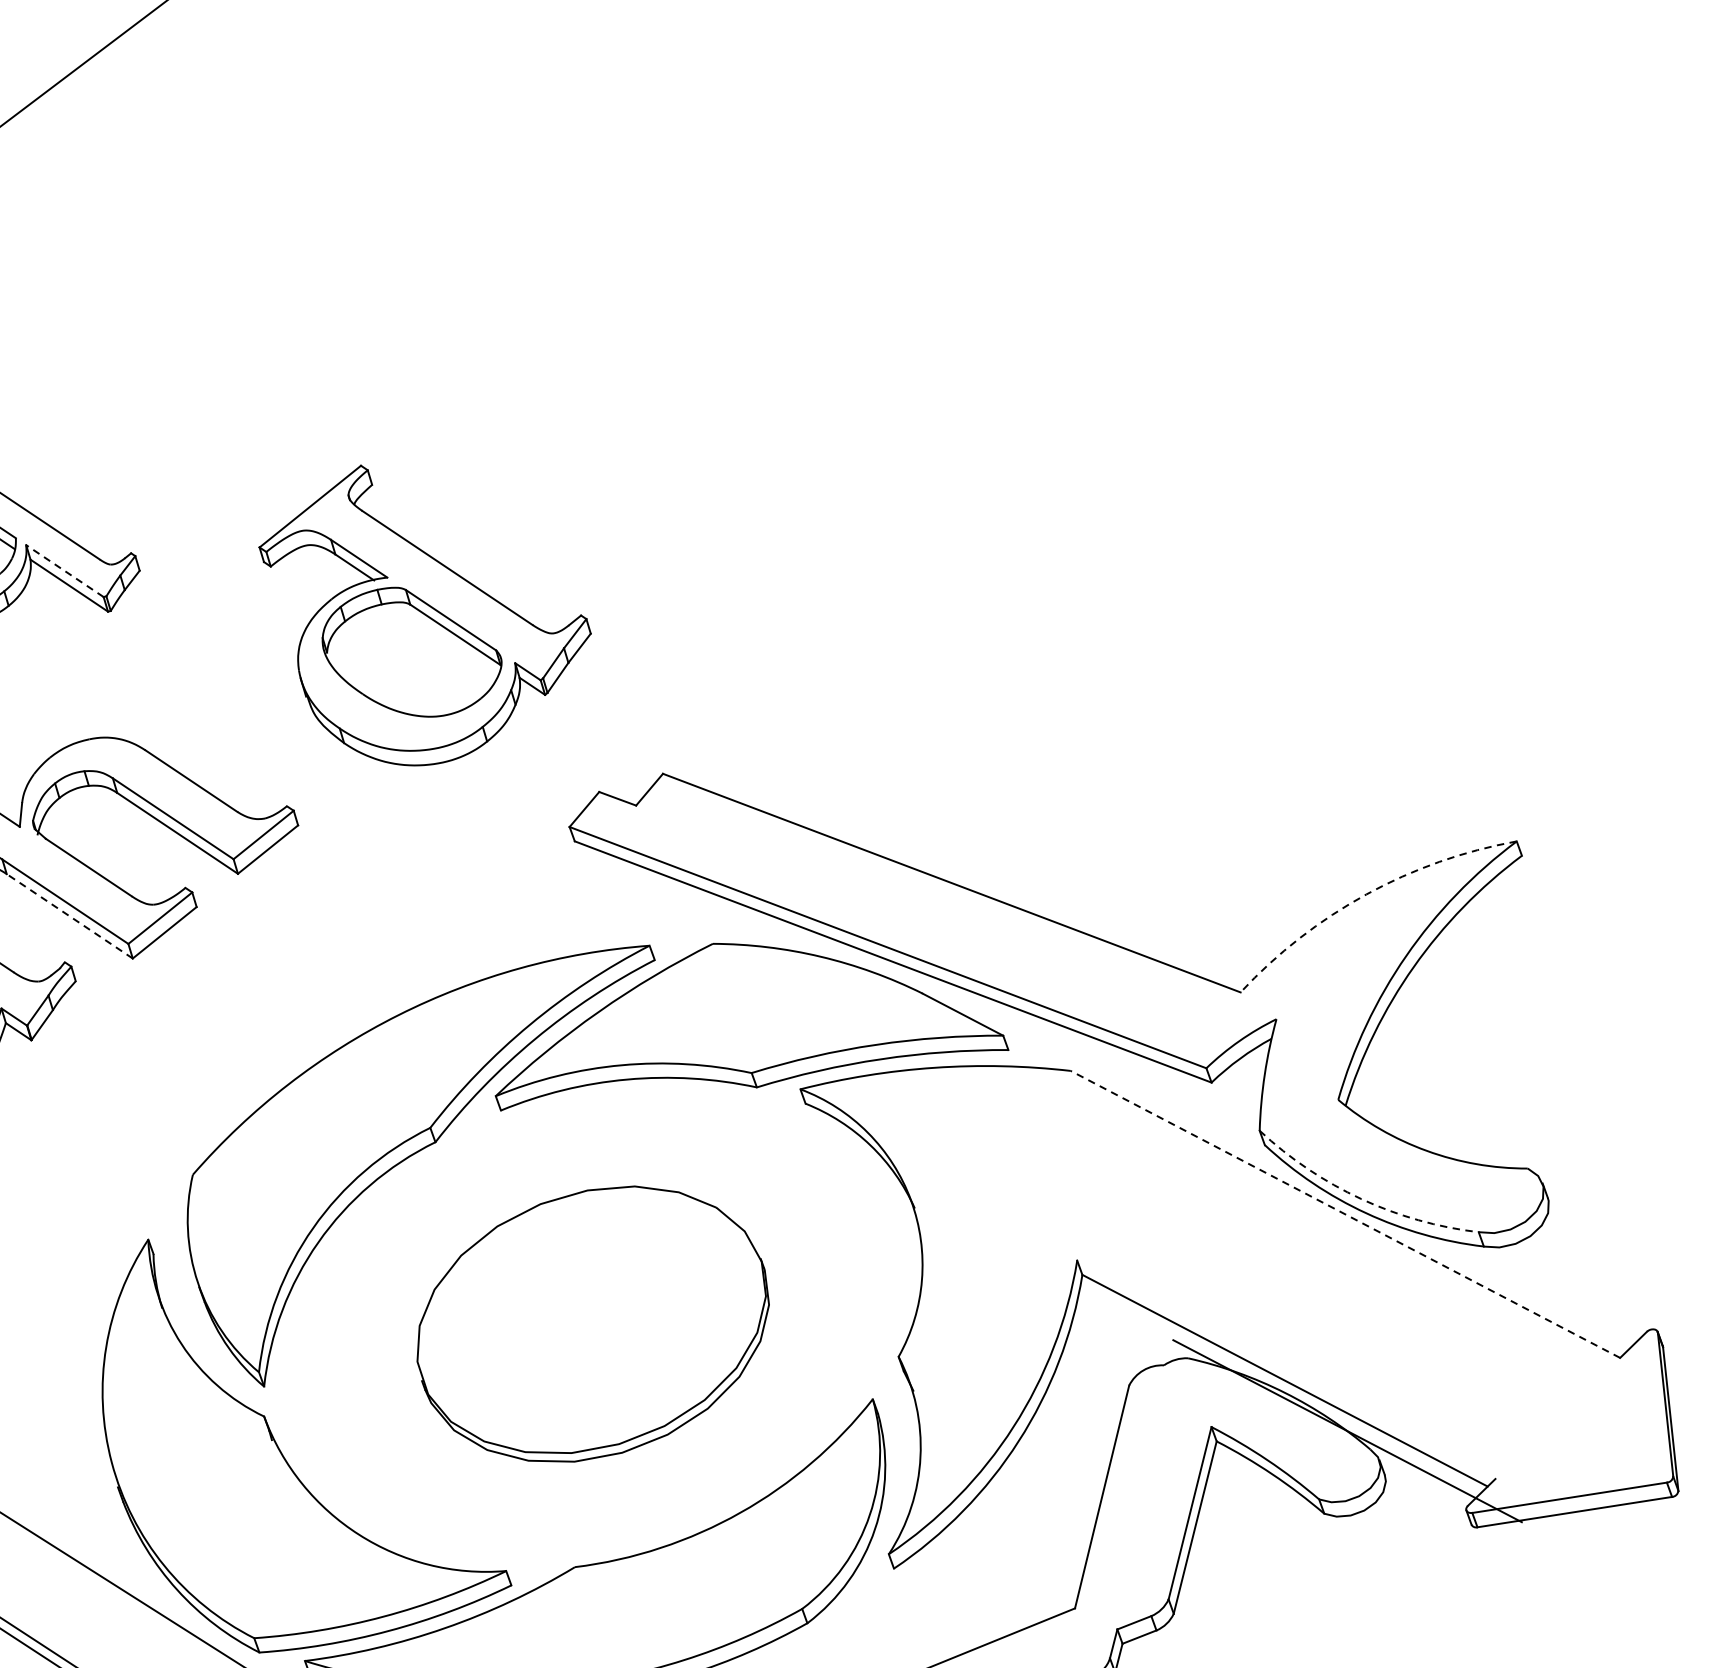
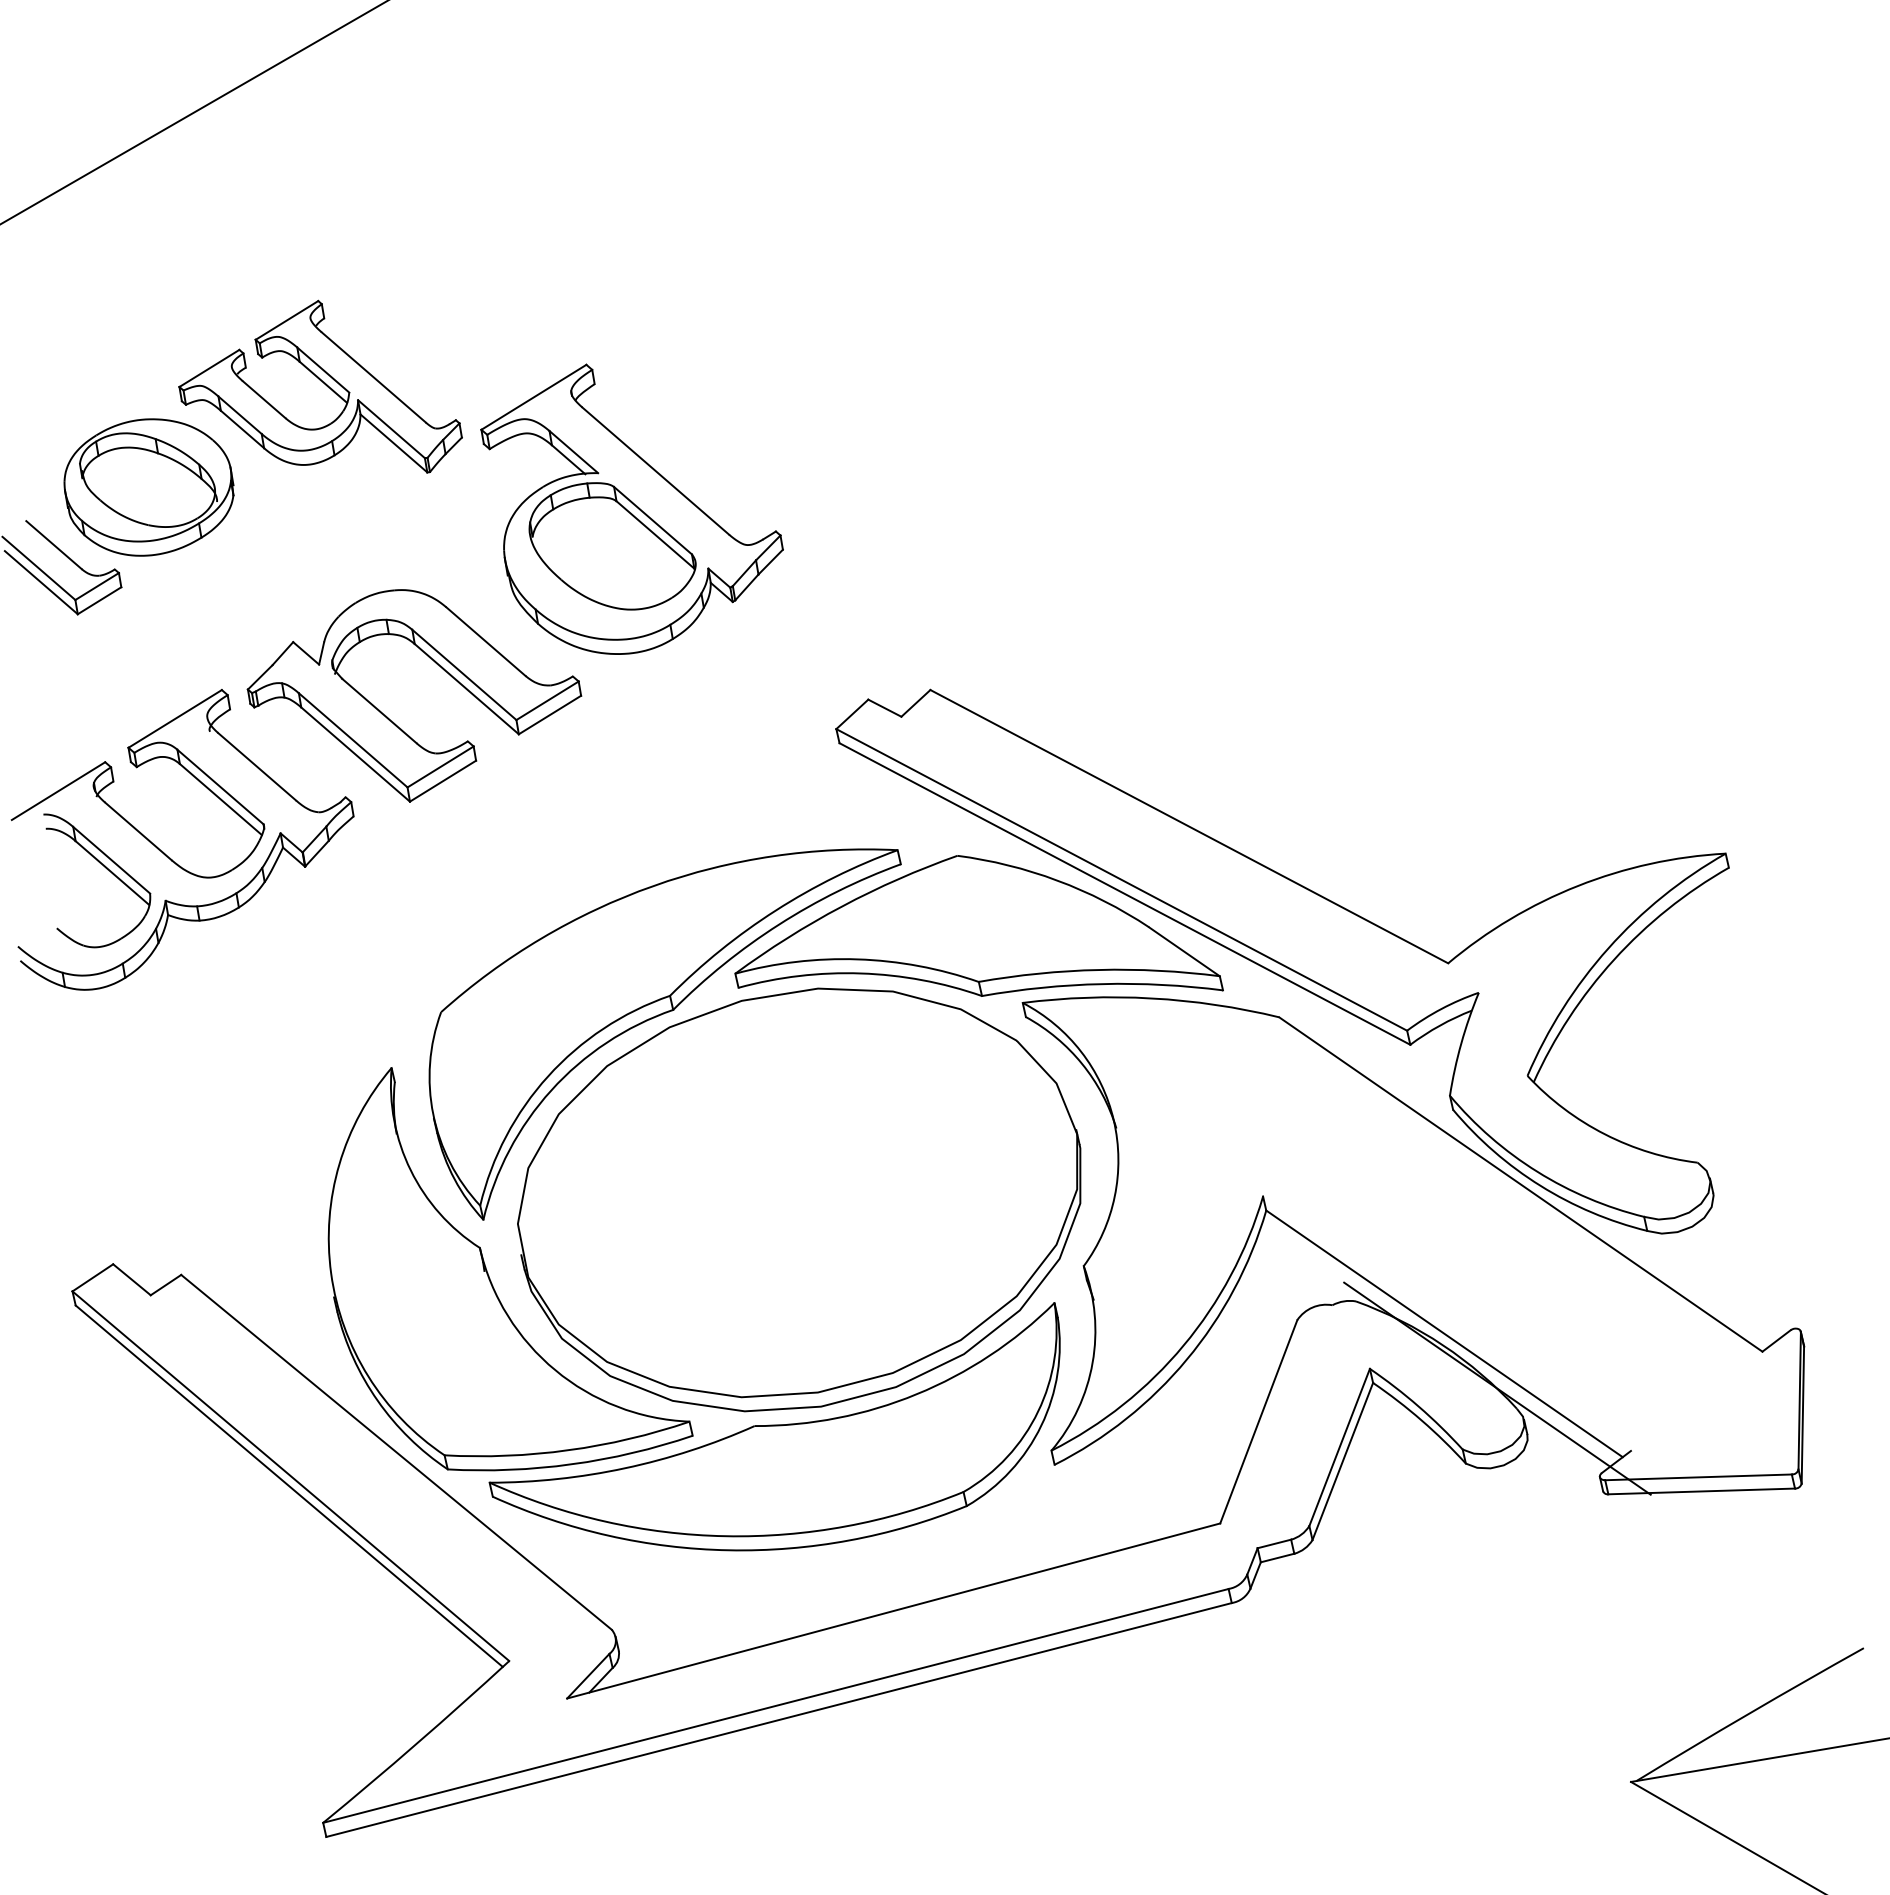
line: (64, 570) -> (391, 428), dashed -> solid
part: (426, 610) -> (631, 508), moved
arc: (1366, 893) -> (1578, 885), dashed -> solid
line: (69, 916) -> (355, 754), dashed -> solid
arc: (1361, 1198) -> (1537, 1171), dashed -> solid
line: (1345, 1214) -> (1520, 1184), dashed -> solid
part: (592, 1324) -> (799, 1199), size x1.67

